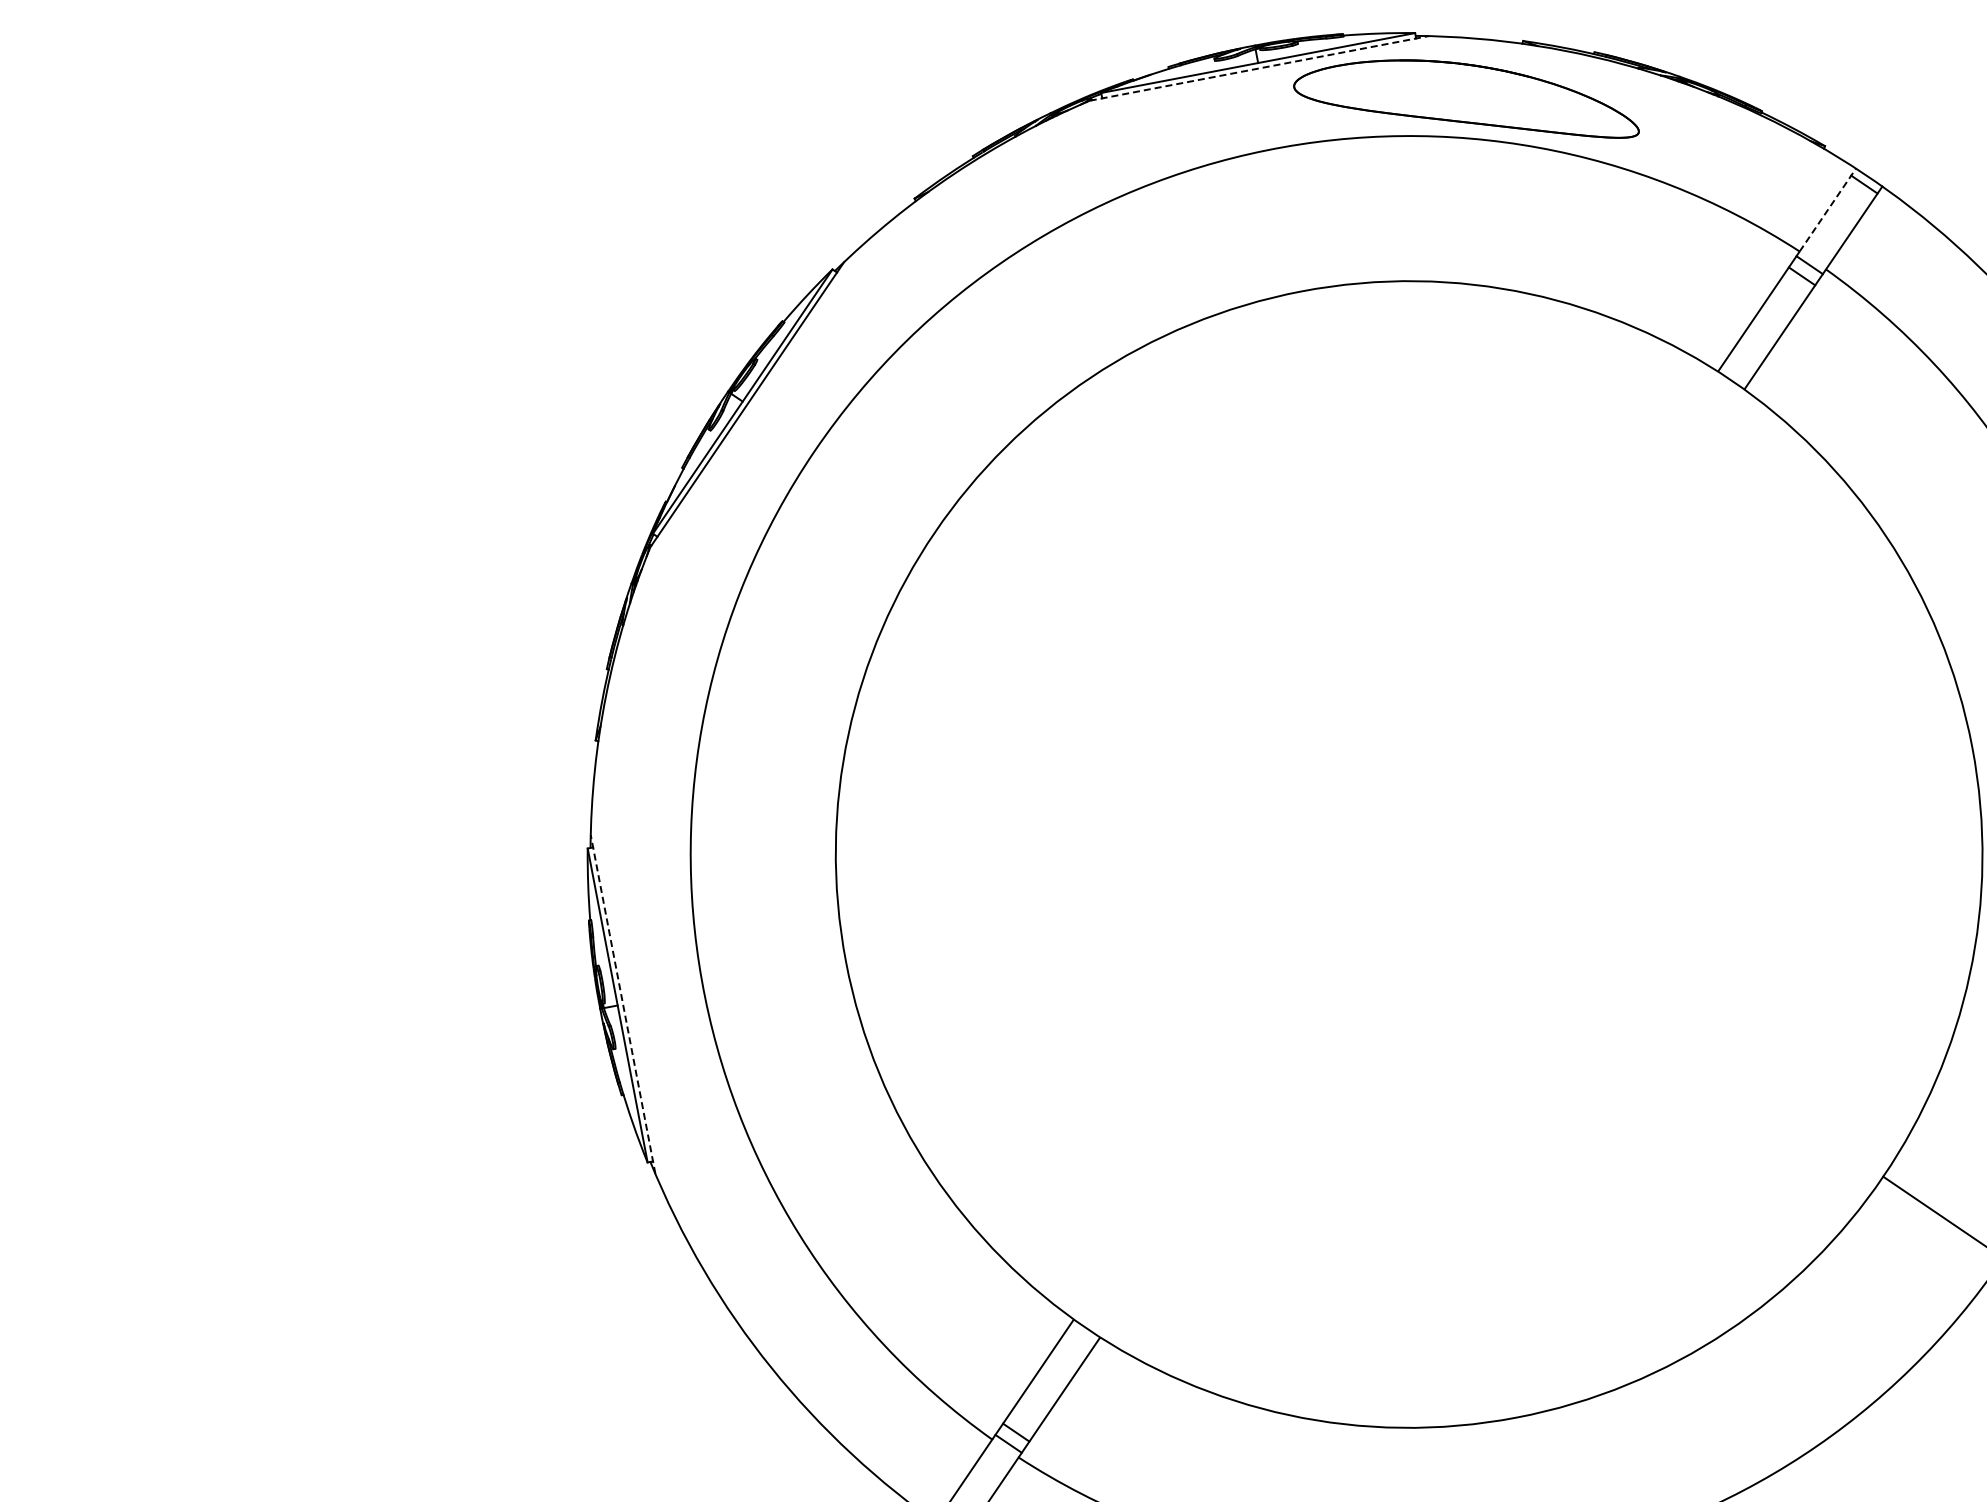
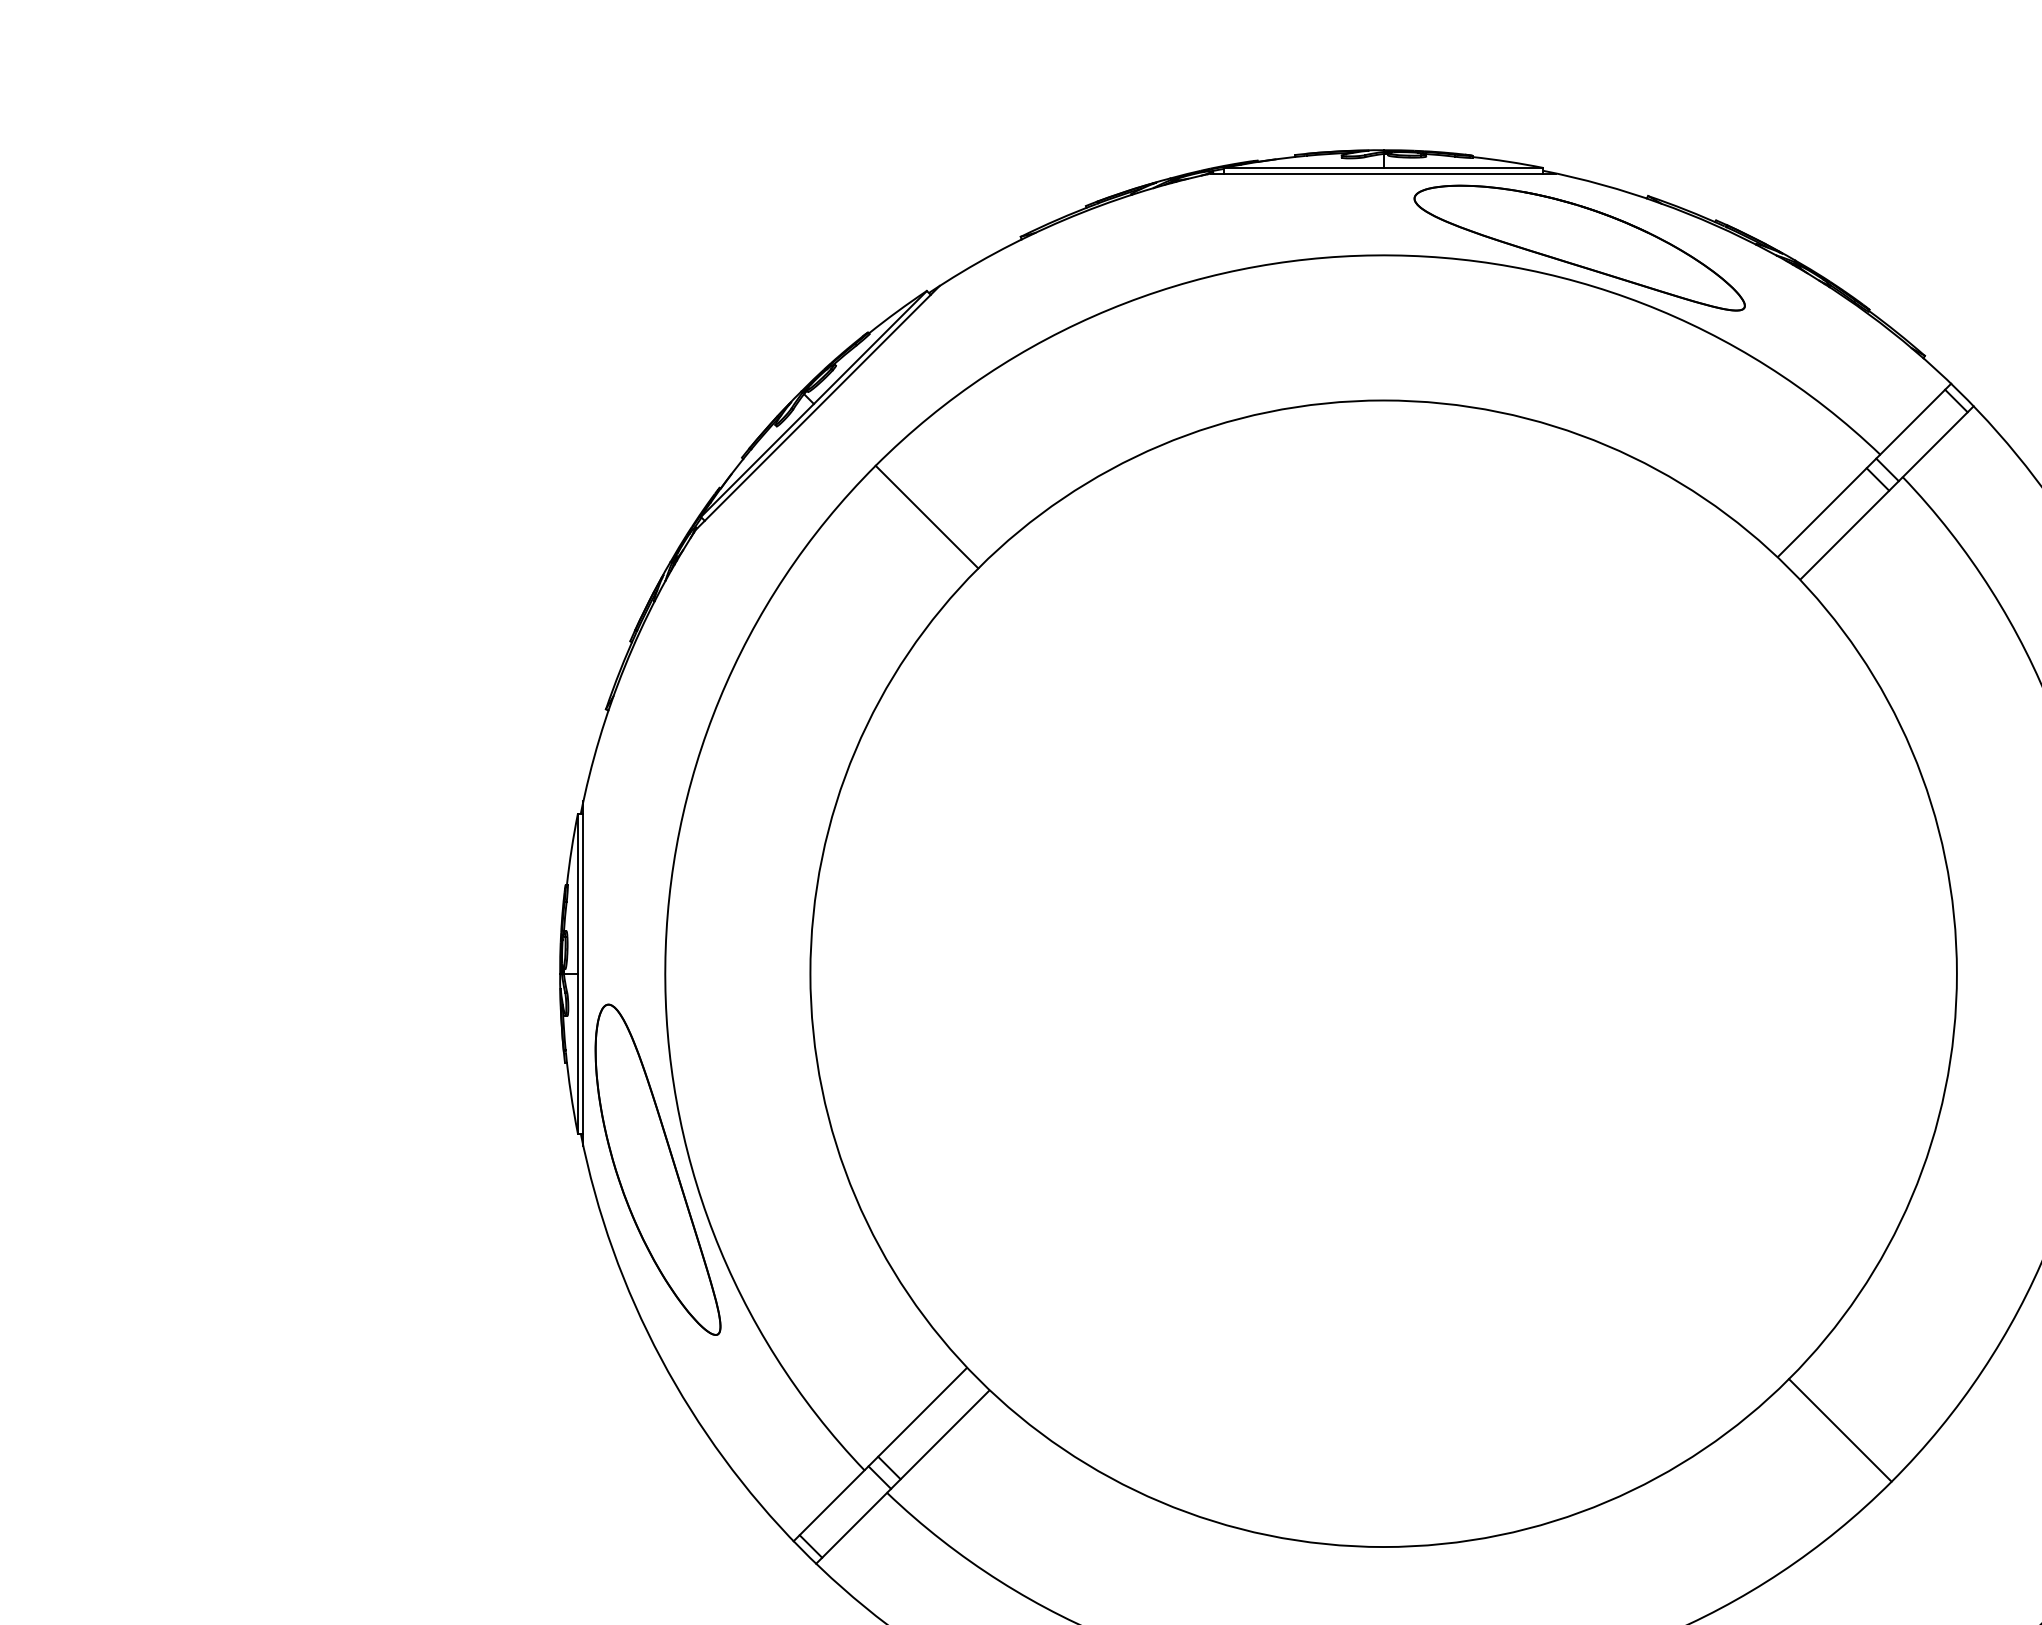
line: (1260, 68) -> (1384, 173), dashed -> solid
line: (1828, 209) -> (1916, 418), dashed -> solid
line: (874, 491) -> (926, 516), added
line: (623, 1004) -> (583, 973), dashed -> solid
part: (732, 1182) -> (657, 1169), added

